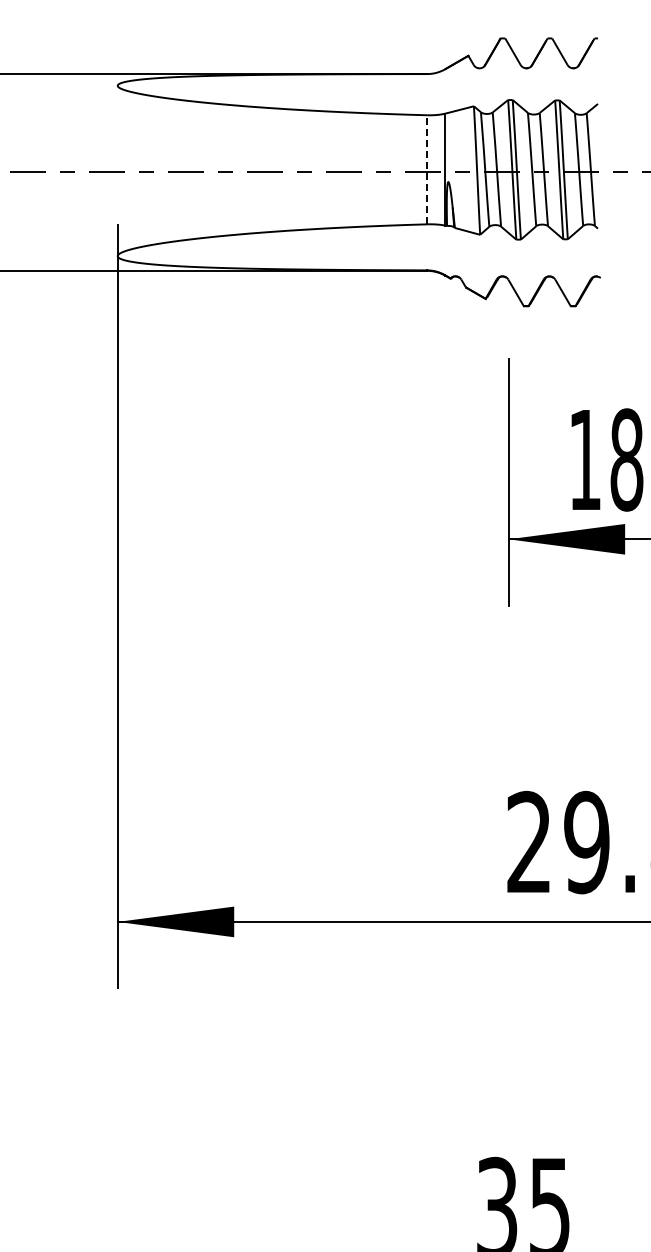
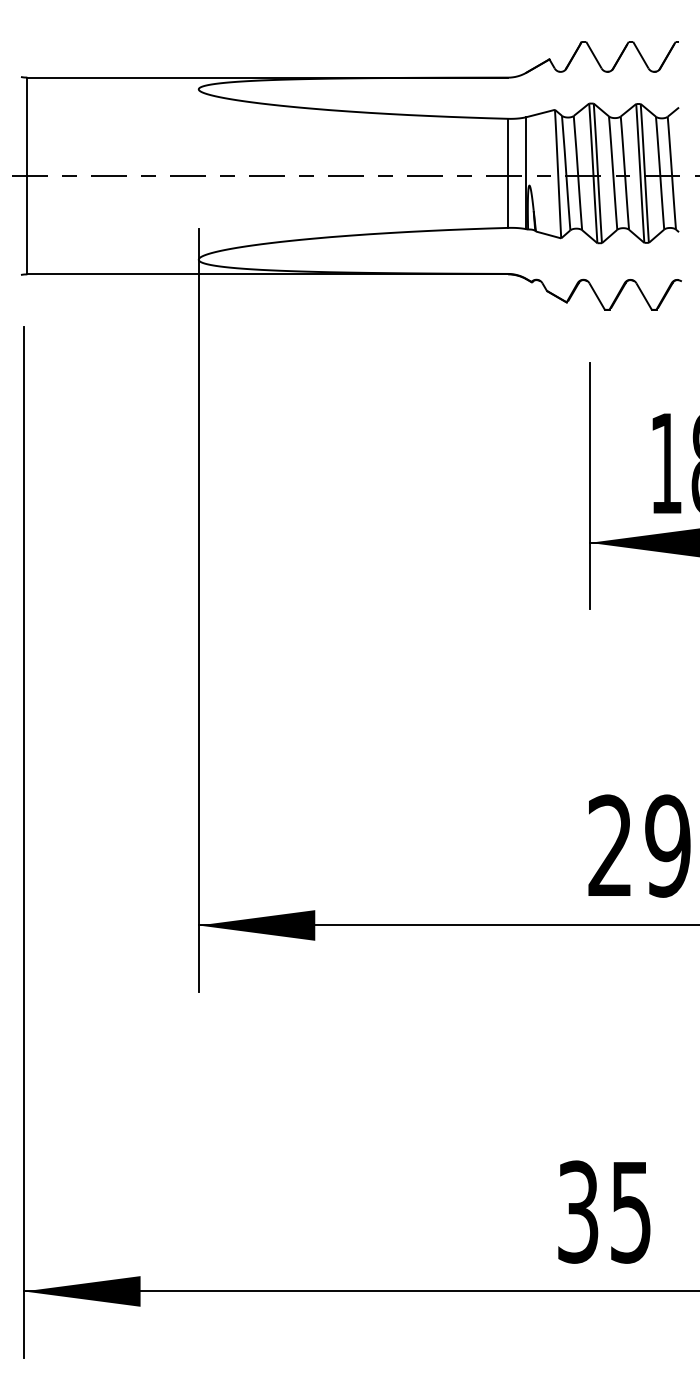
line: (427, 169) -> (508, 173), dashed -> solid

